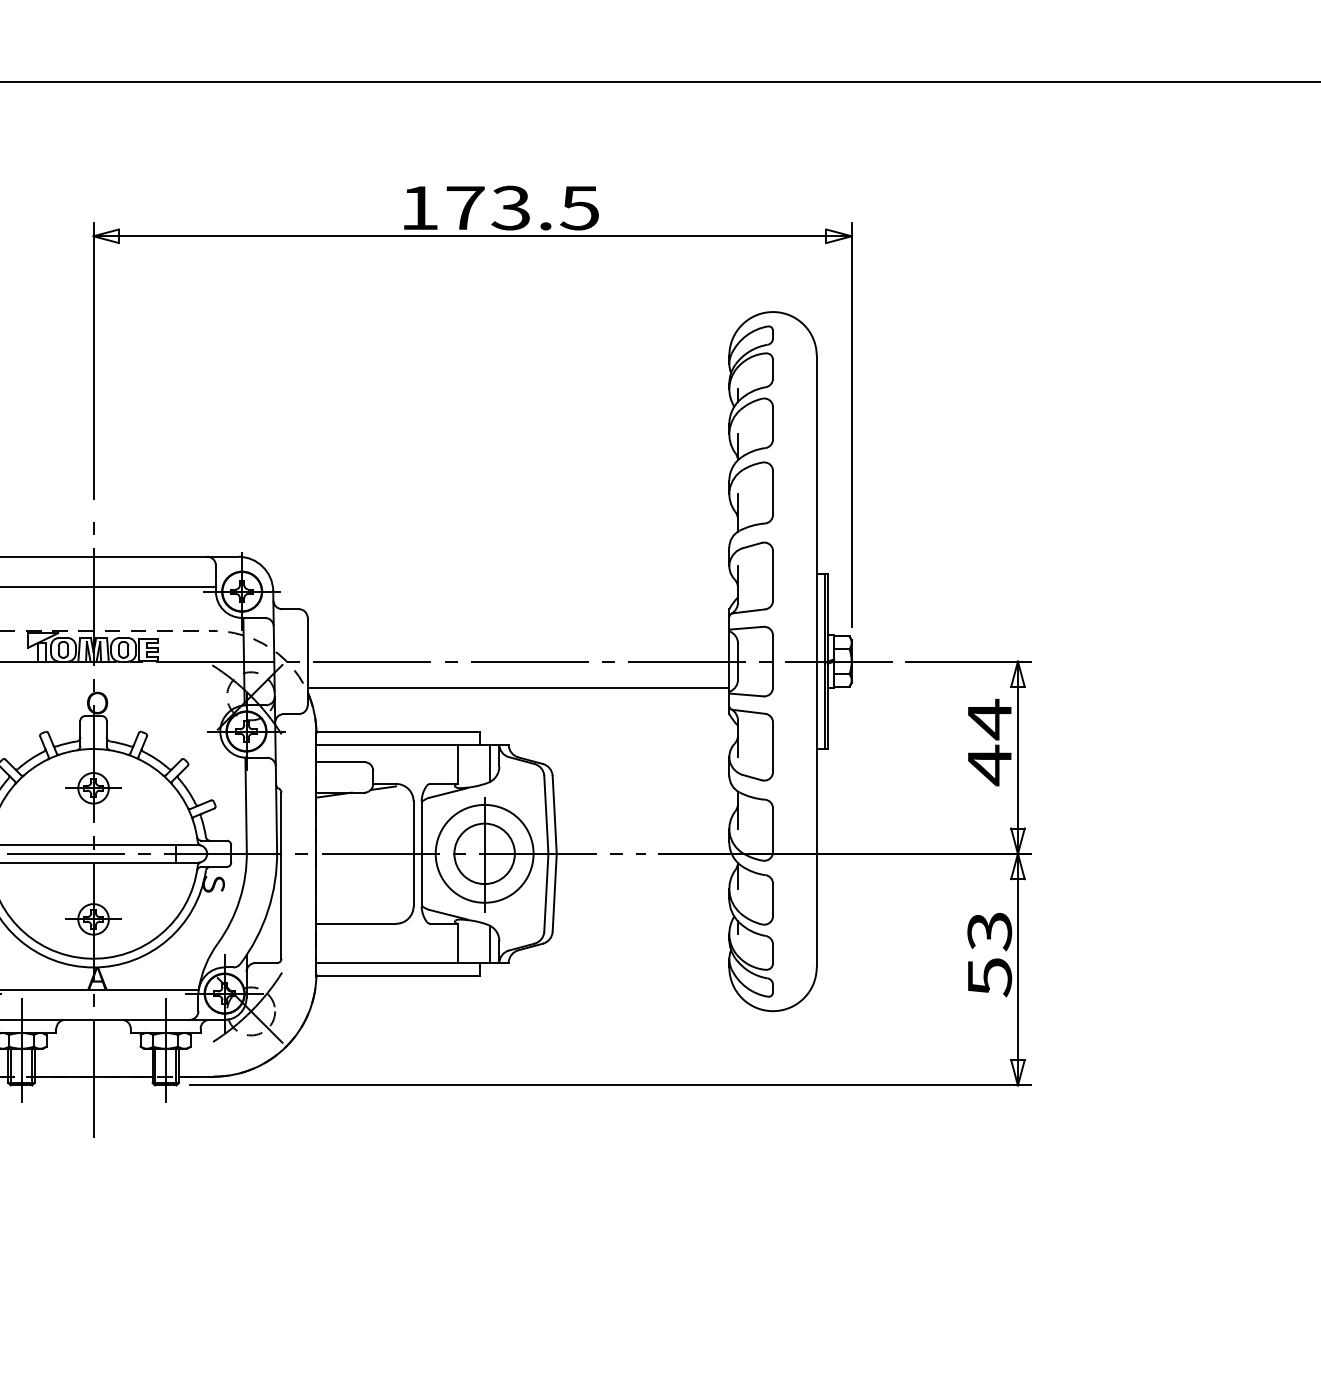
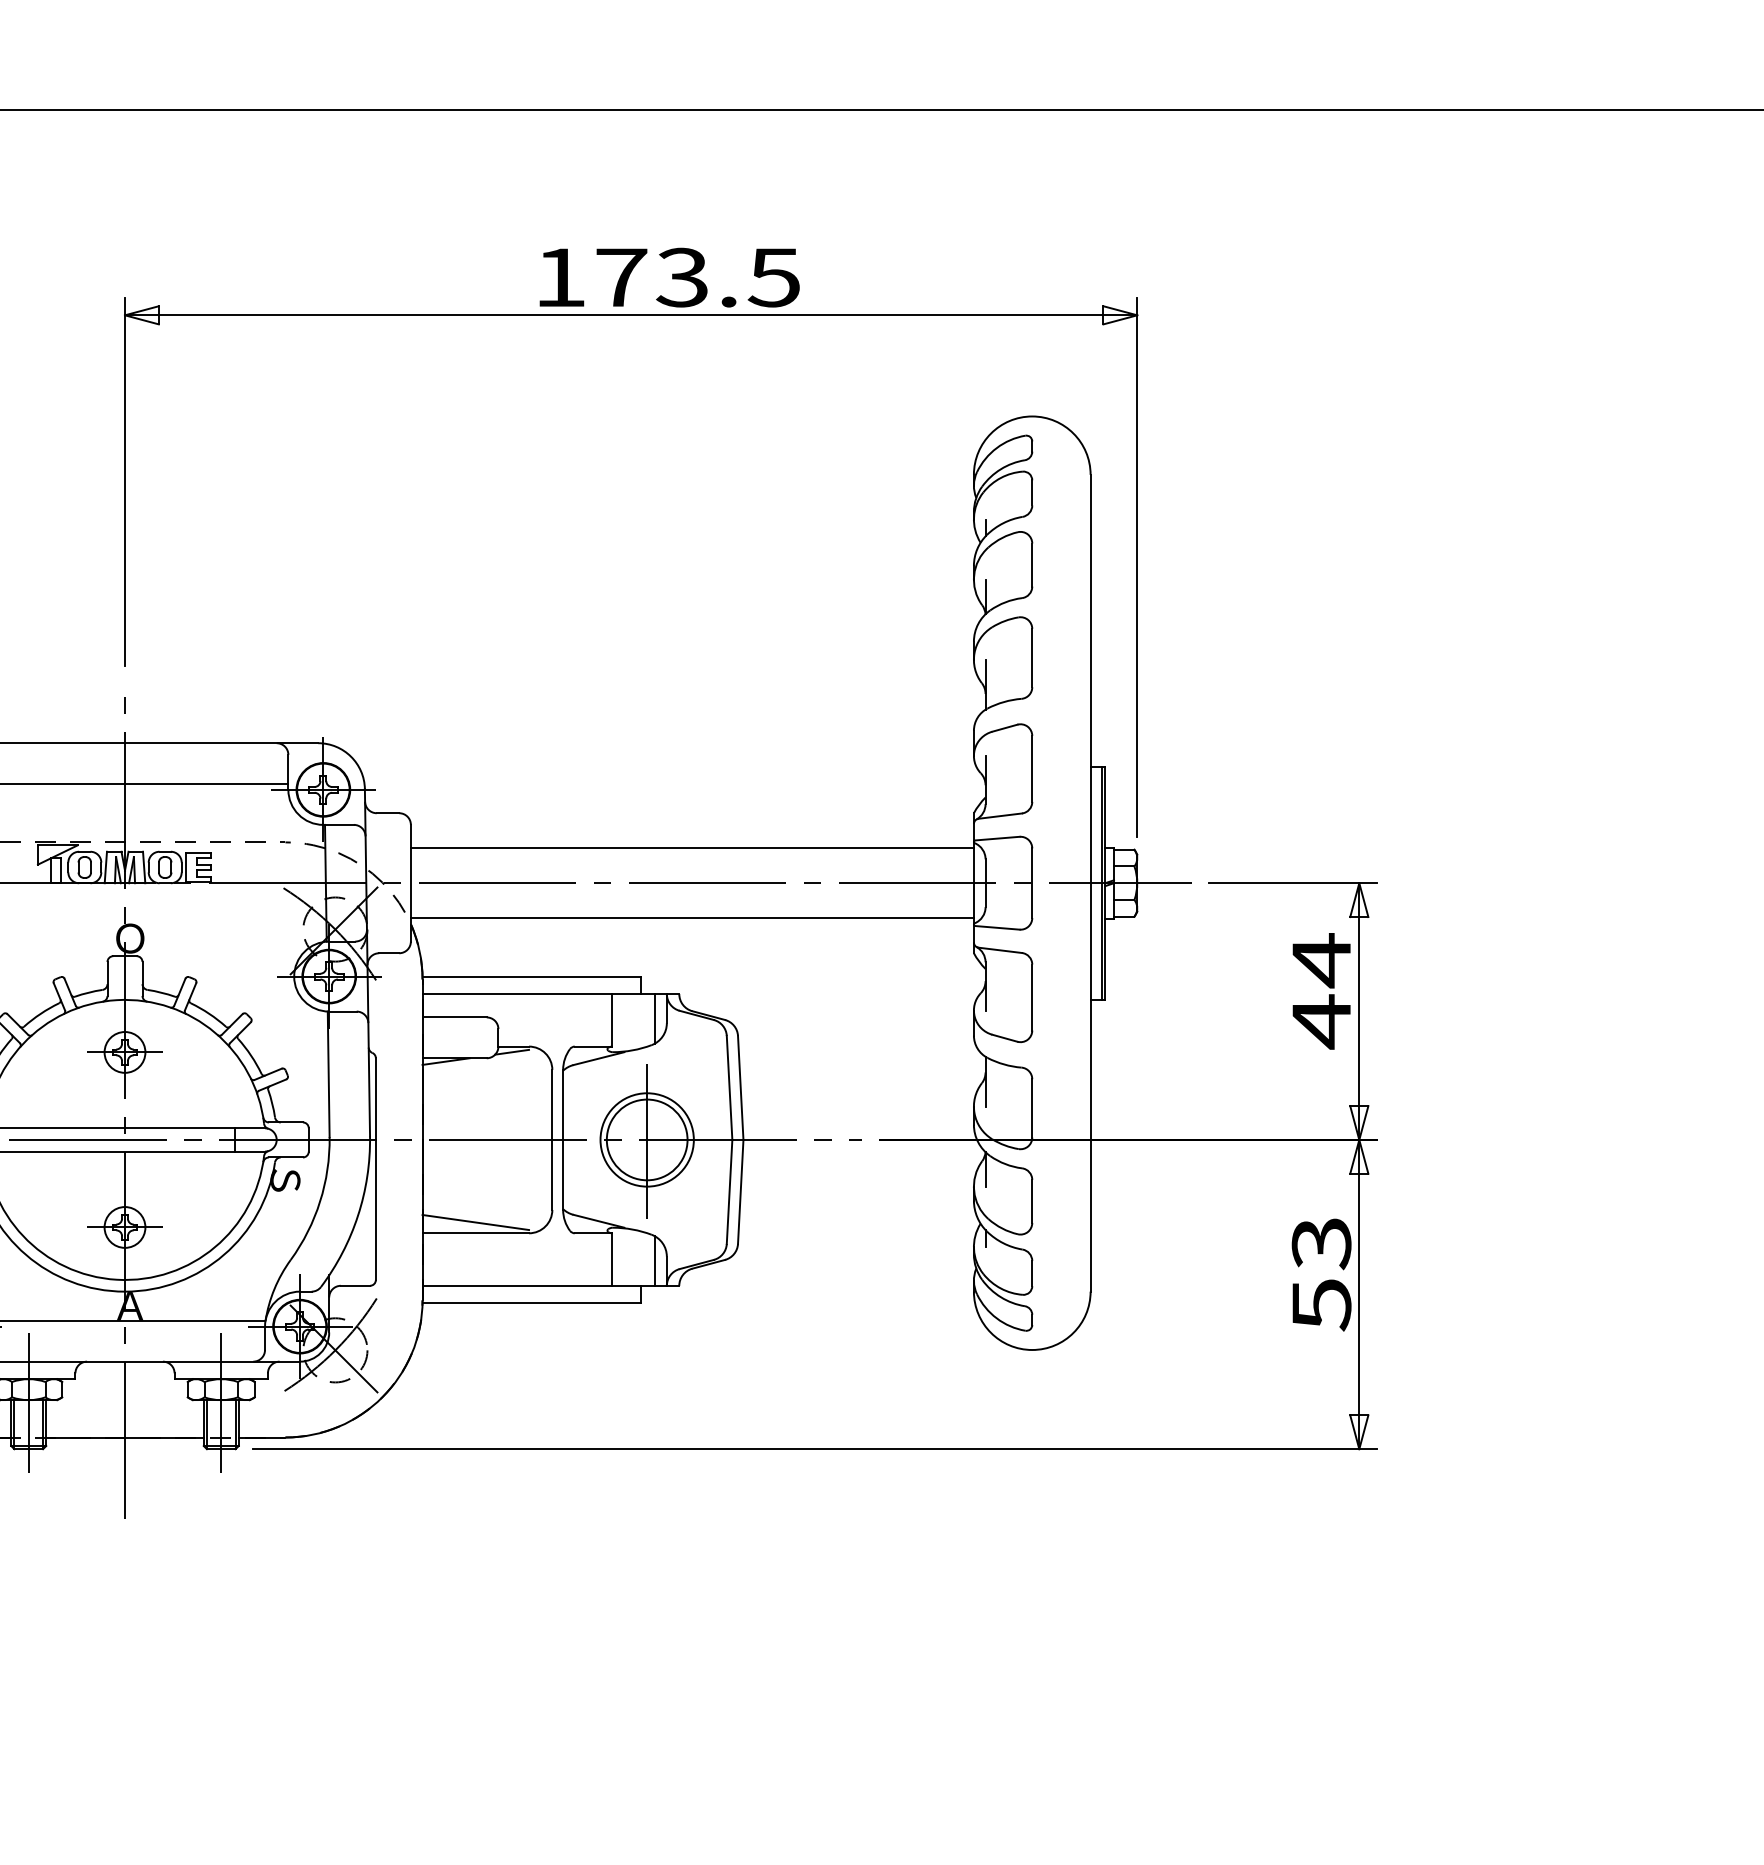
line: (517, 635) -> (691, 848), added
circle: (484, 853) -> (646, 1139), size x0.71
line: (356, 915) -> (475, 1222), added

